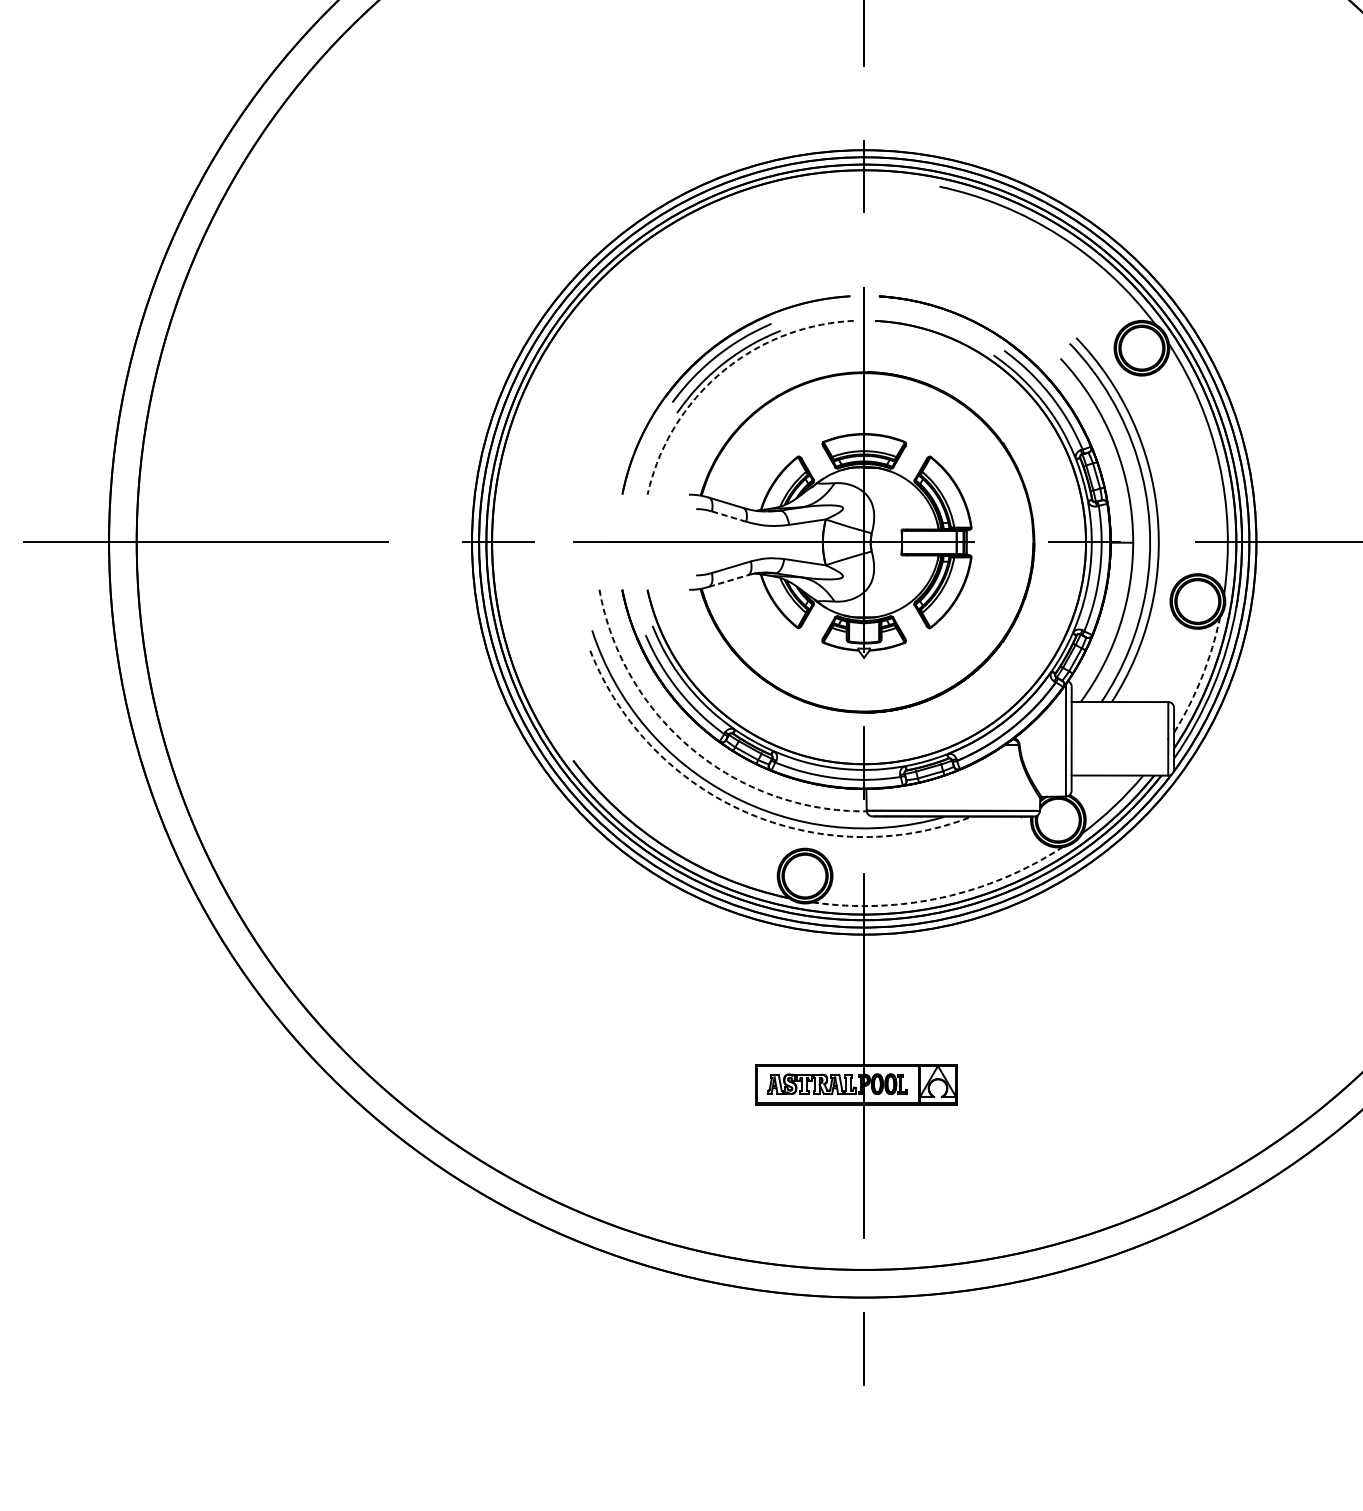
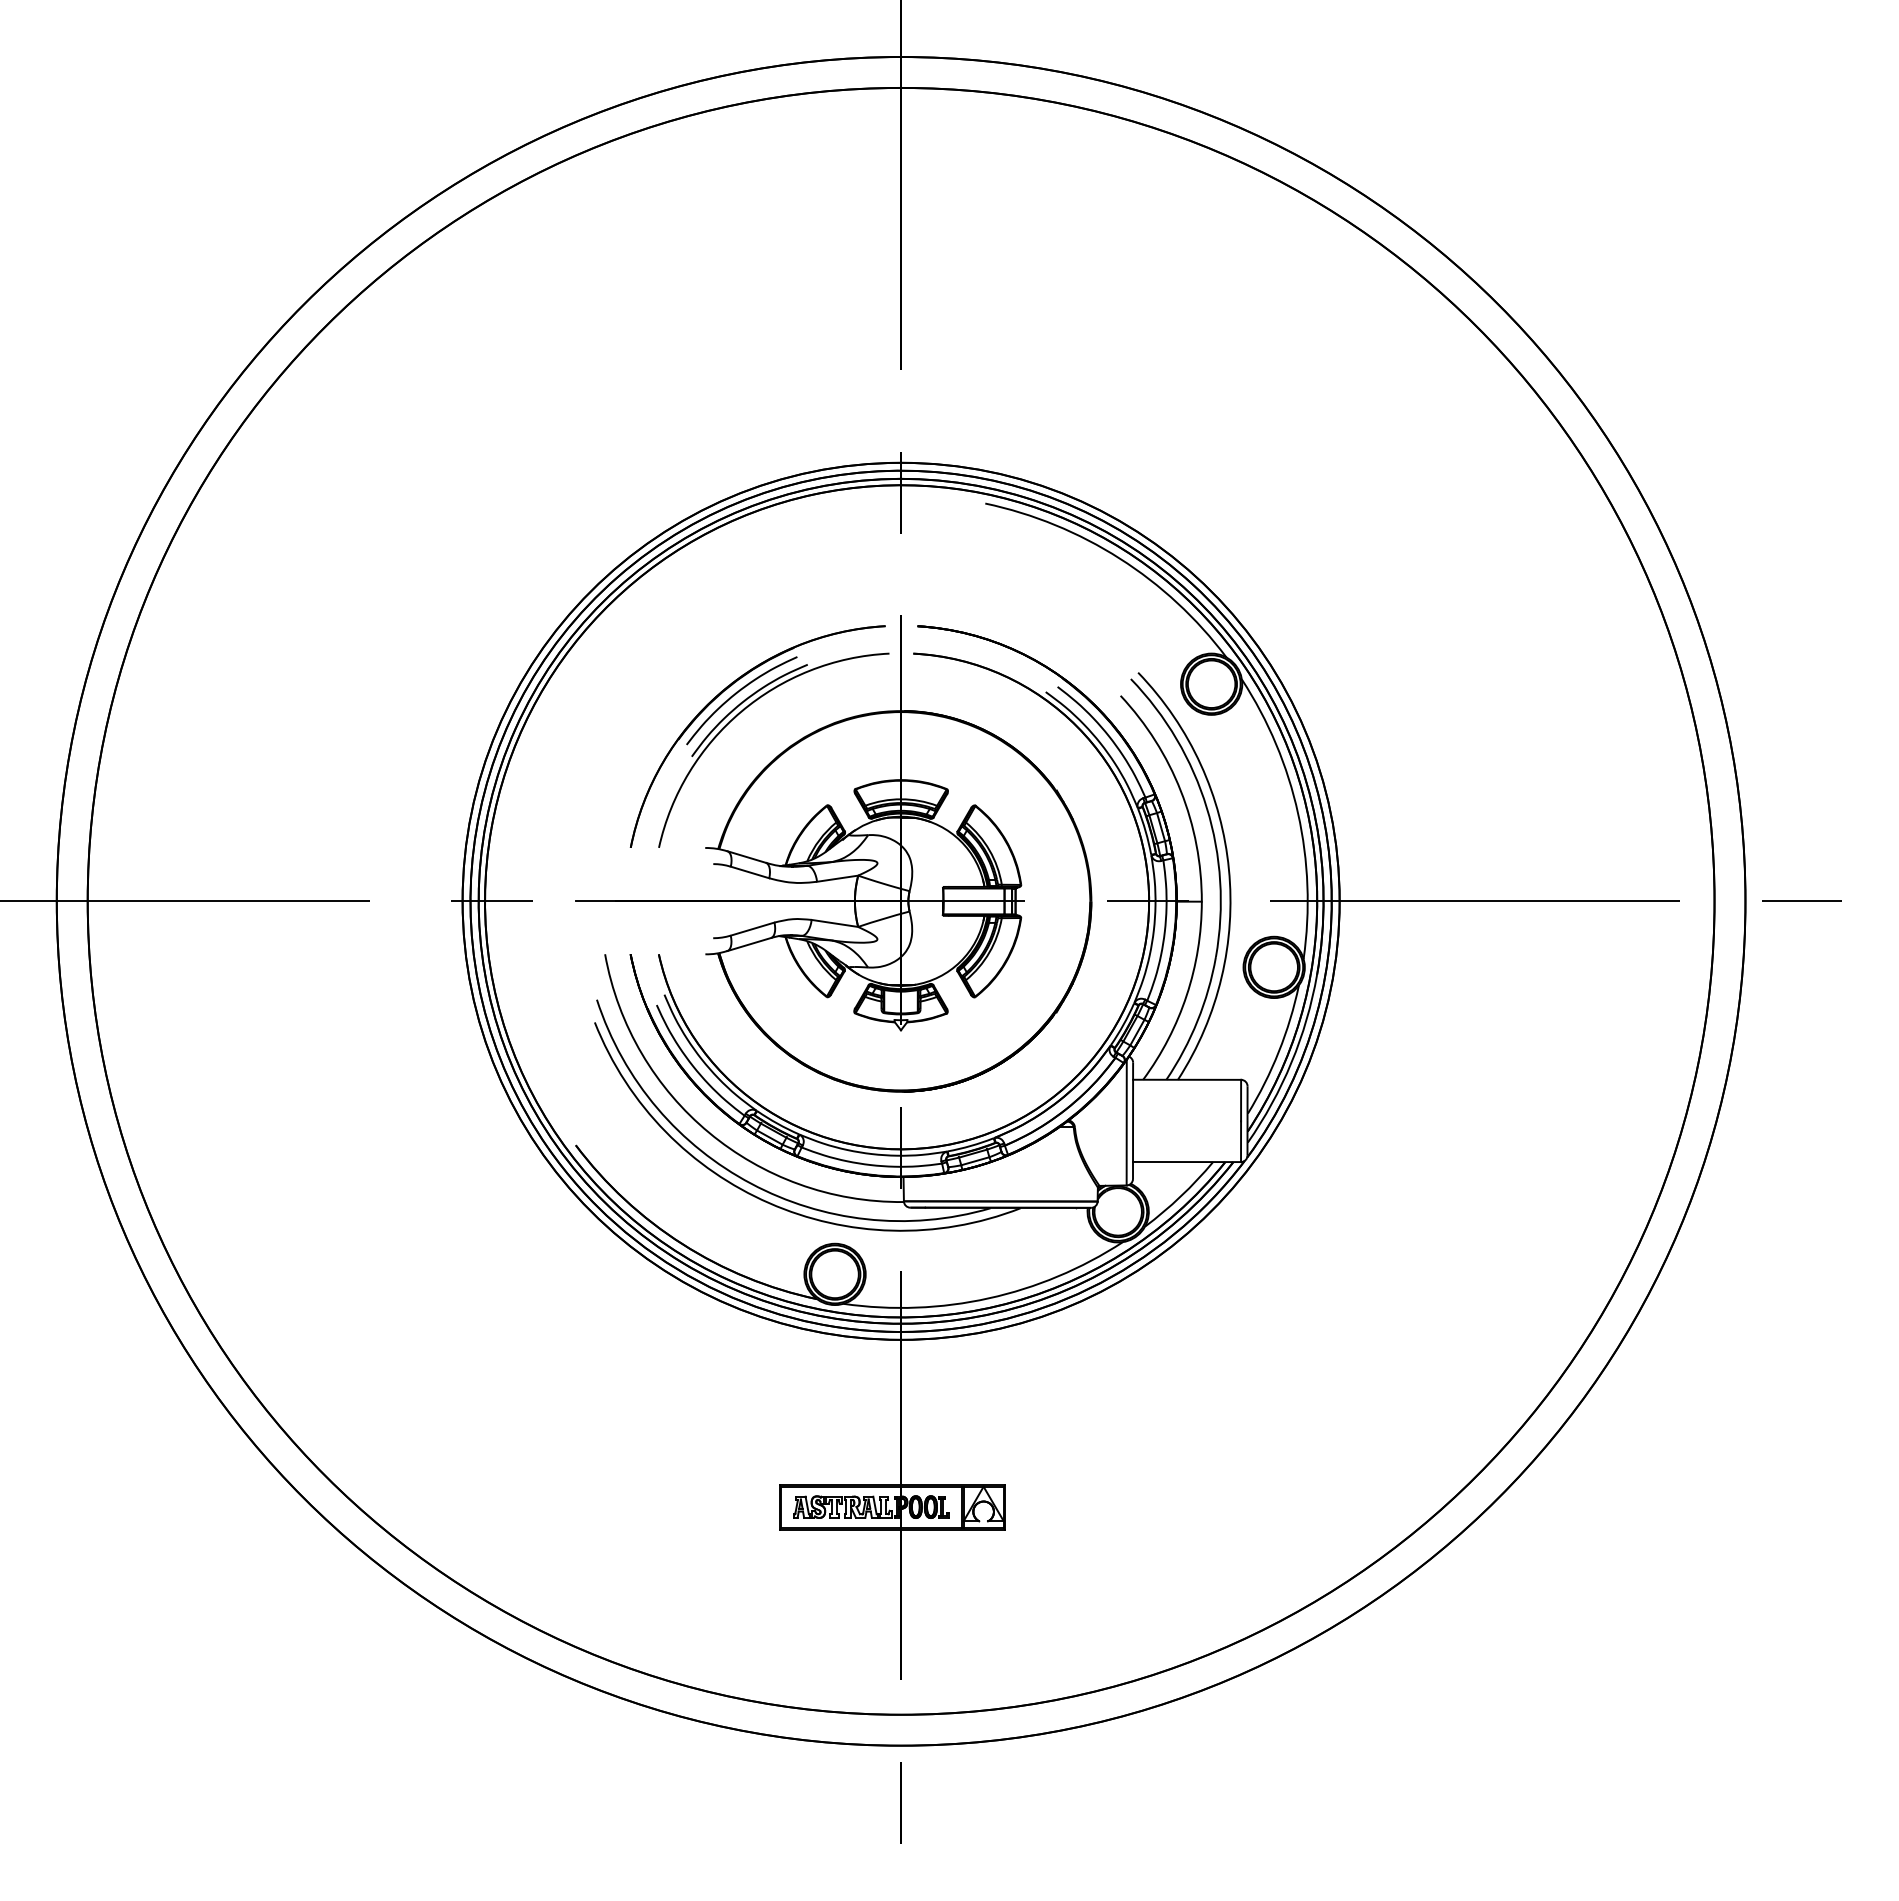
arc: (721, 372) -> (741, 711), dashed -> solid
line: (728, 516) -> (749, 872), dashed -> solid
line: (728, 581) -> (749, 944), dashed -> solid
arc: (1201, 676) -> (1278, 1051), dashed -> solid
arc: (692, 749) -> (709, 1132), dashed -> solid
arc: (746, 812) -> (769, 1203), dashed -> solid
arc: (942, 897) -> (988, 1298), dashed -> solid

